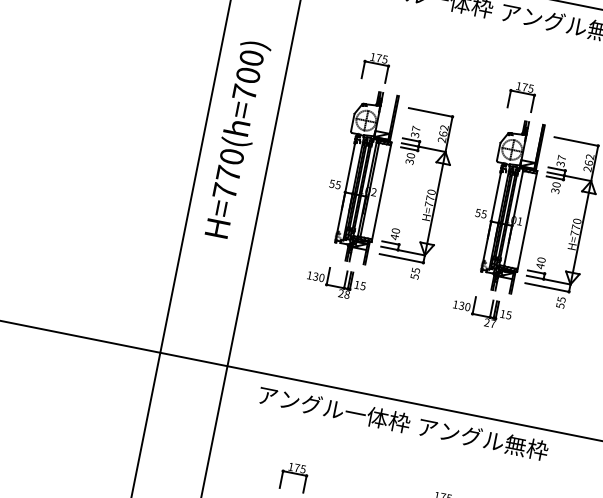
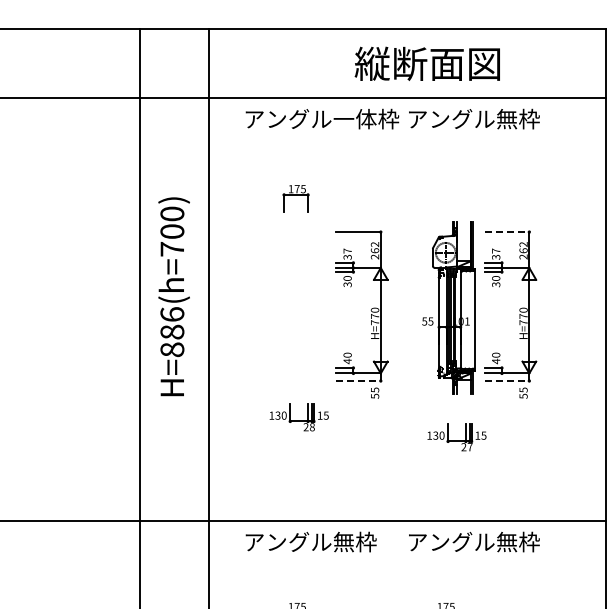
part: (521, 96) -> (444, 198), removed
line: (576, 142) -> (507, 232), solid -> dashed
text: (228, 174) -> (172, 332), H=770(h=700) -> H=886(h=700)
part: (358, 174) -> (299, 307), removed
line: (402, 258) -> (359, 380), solid -> dashed
line: (547, 287) -> (507, 380), solid -> dashed
part: (481, 311) -> (456, 437), moved
text: (377, 417) -> (366, 541), アングル一体枠 -> アングル無枠

